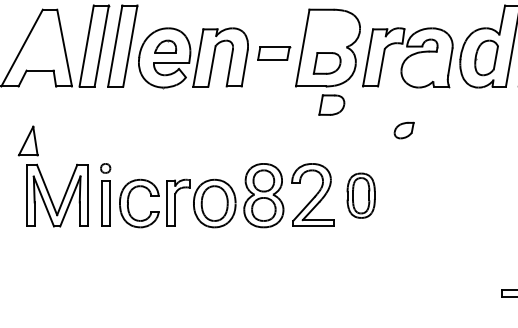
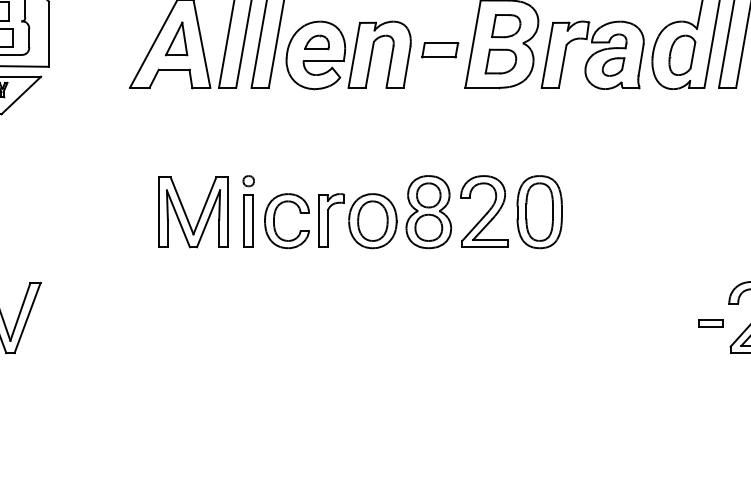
part: (332, 105) -> (506, 26), moved
part: (404, 130) -> (613, 66), moved
part: (28, 140) -> (176, 38), moved
part: (361, 195) -> (539, 212), size x1.43

